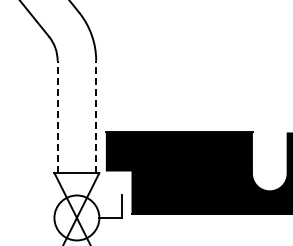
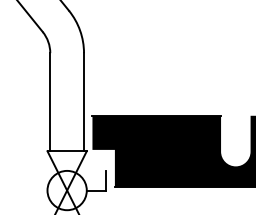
line: (57, 116) -> (50, 101), dashed -> solid
line: (96, 116) -> (84, 101), dashed -> solid

